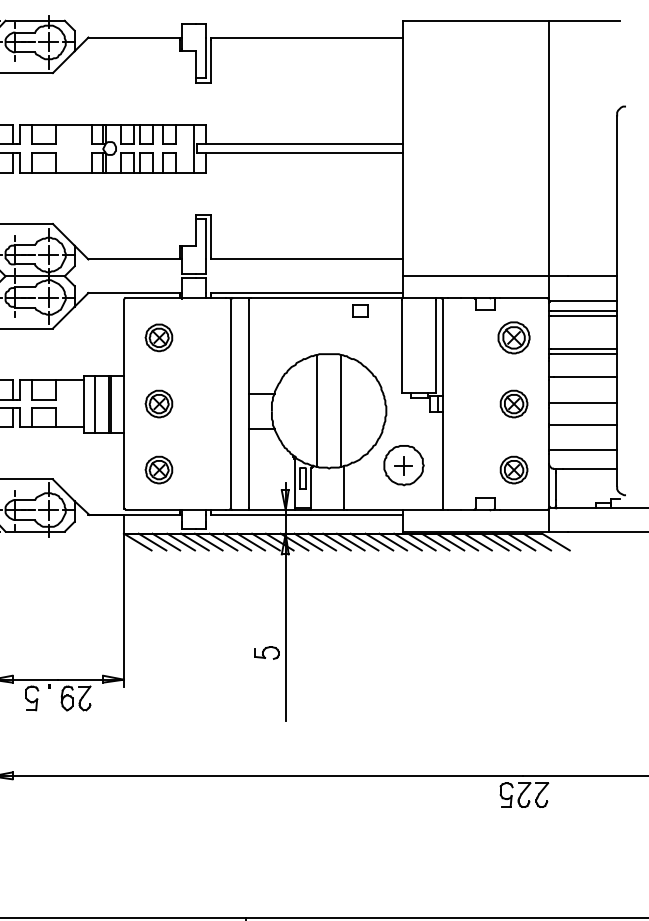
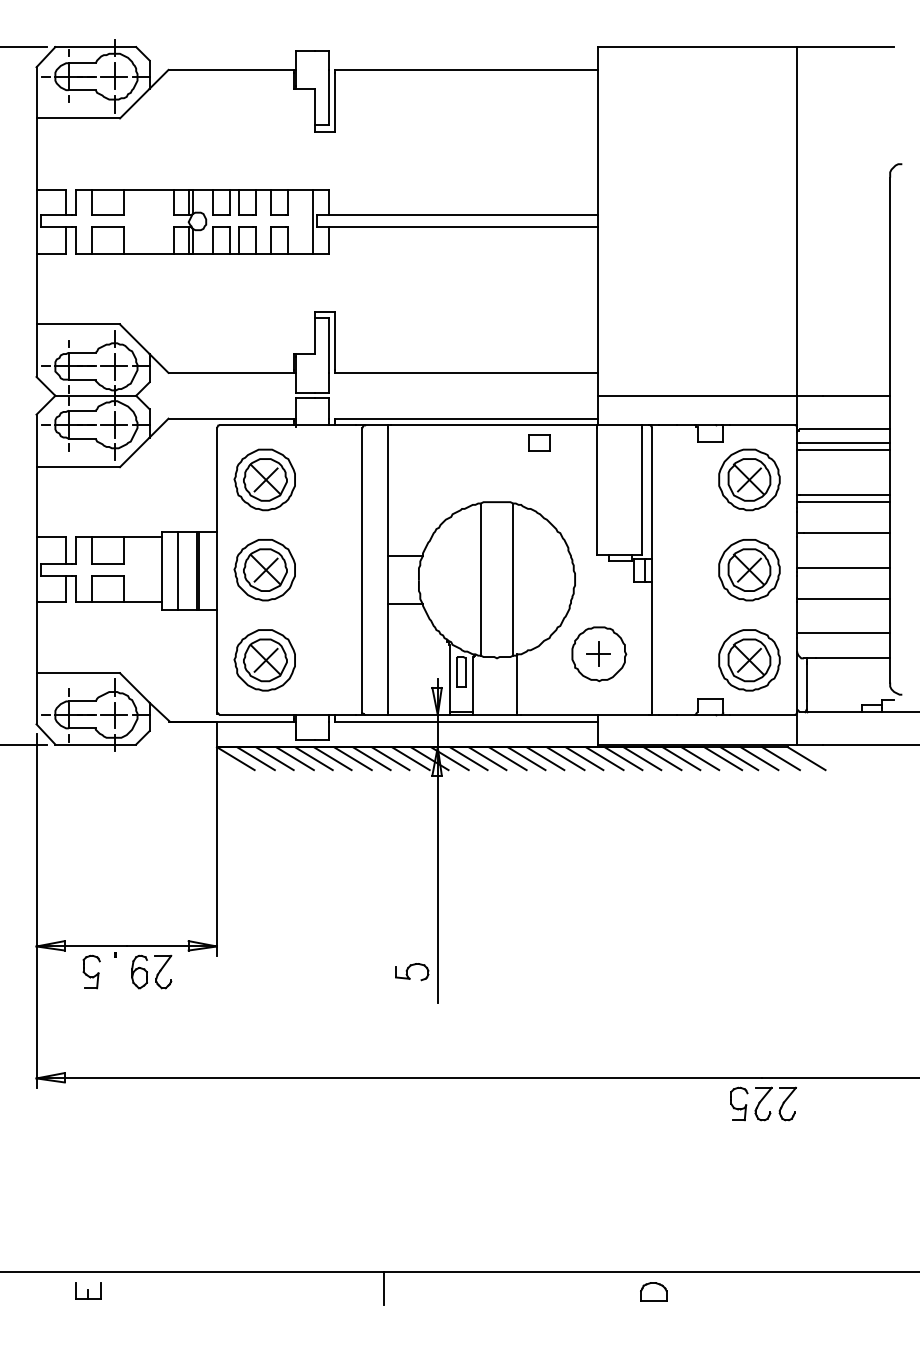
part: (158, 337) -> (264, 479), size x1.67
part: (514, 337) -> (749, 479), size x1.43
part: (158, 404) -> (264, 570), size x1.67
part: (514, 404) -> (749, 570), size x1.67
part: (158, 470) -> (264, 660), size x1.67
part: (514, 470) -> (749, 660), size x1.67
part: (267, 653) -> (412, 972), moved

